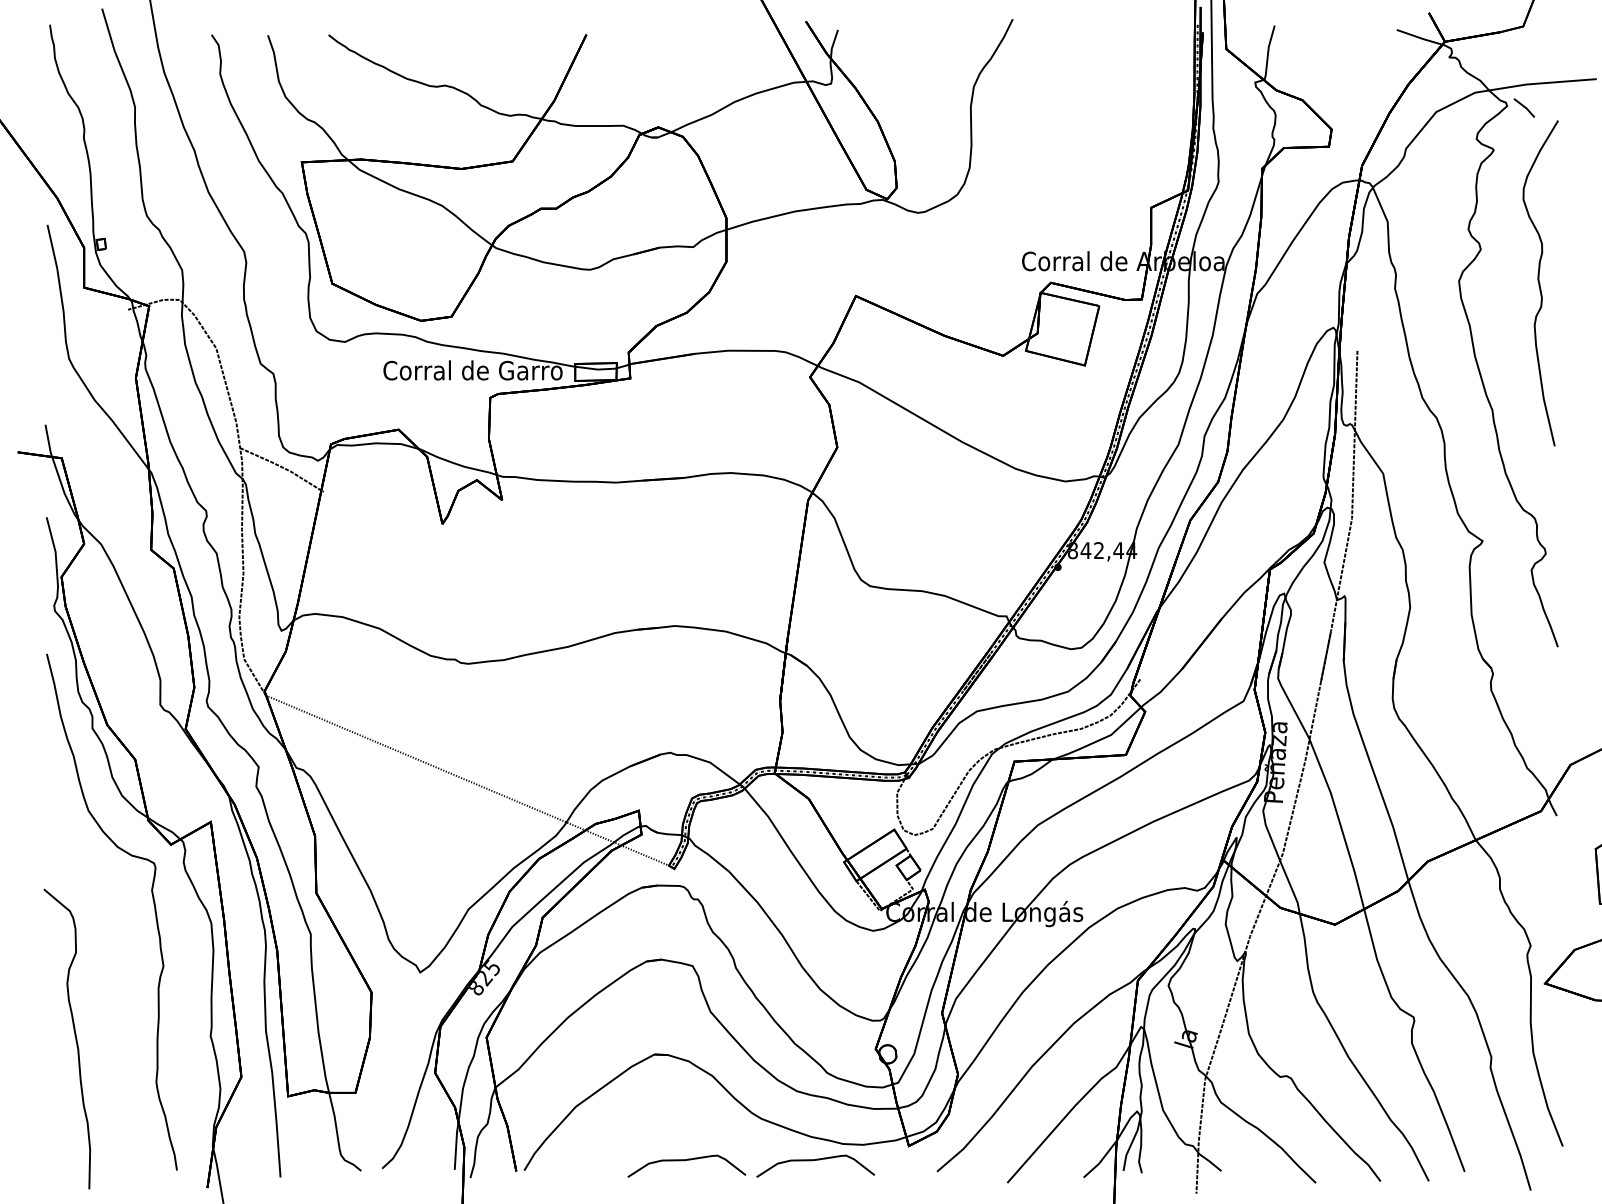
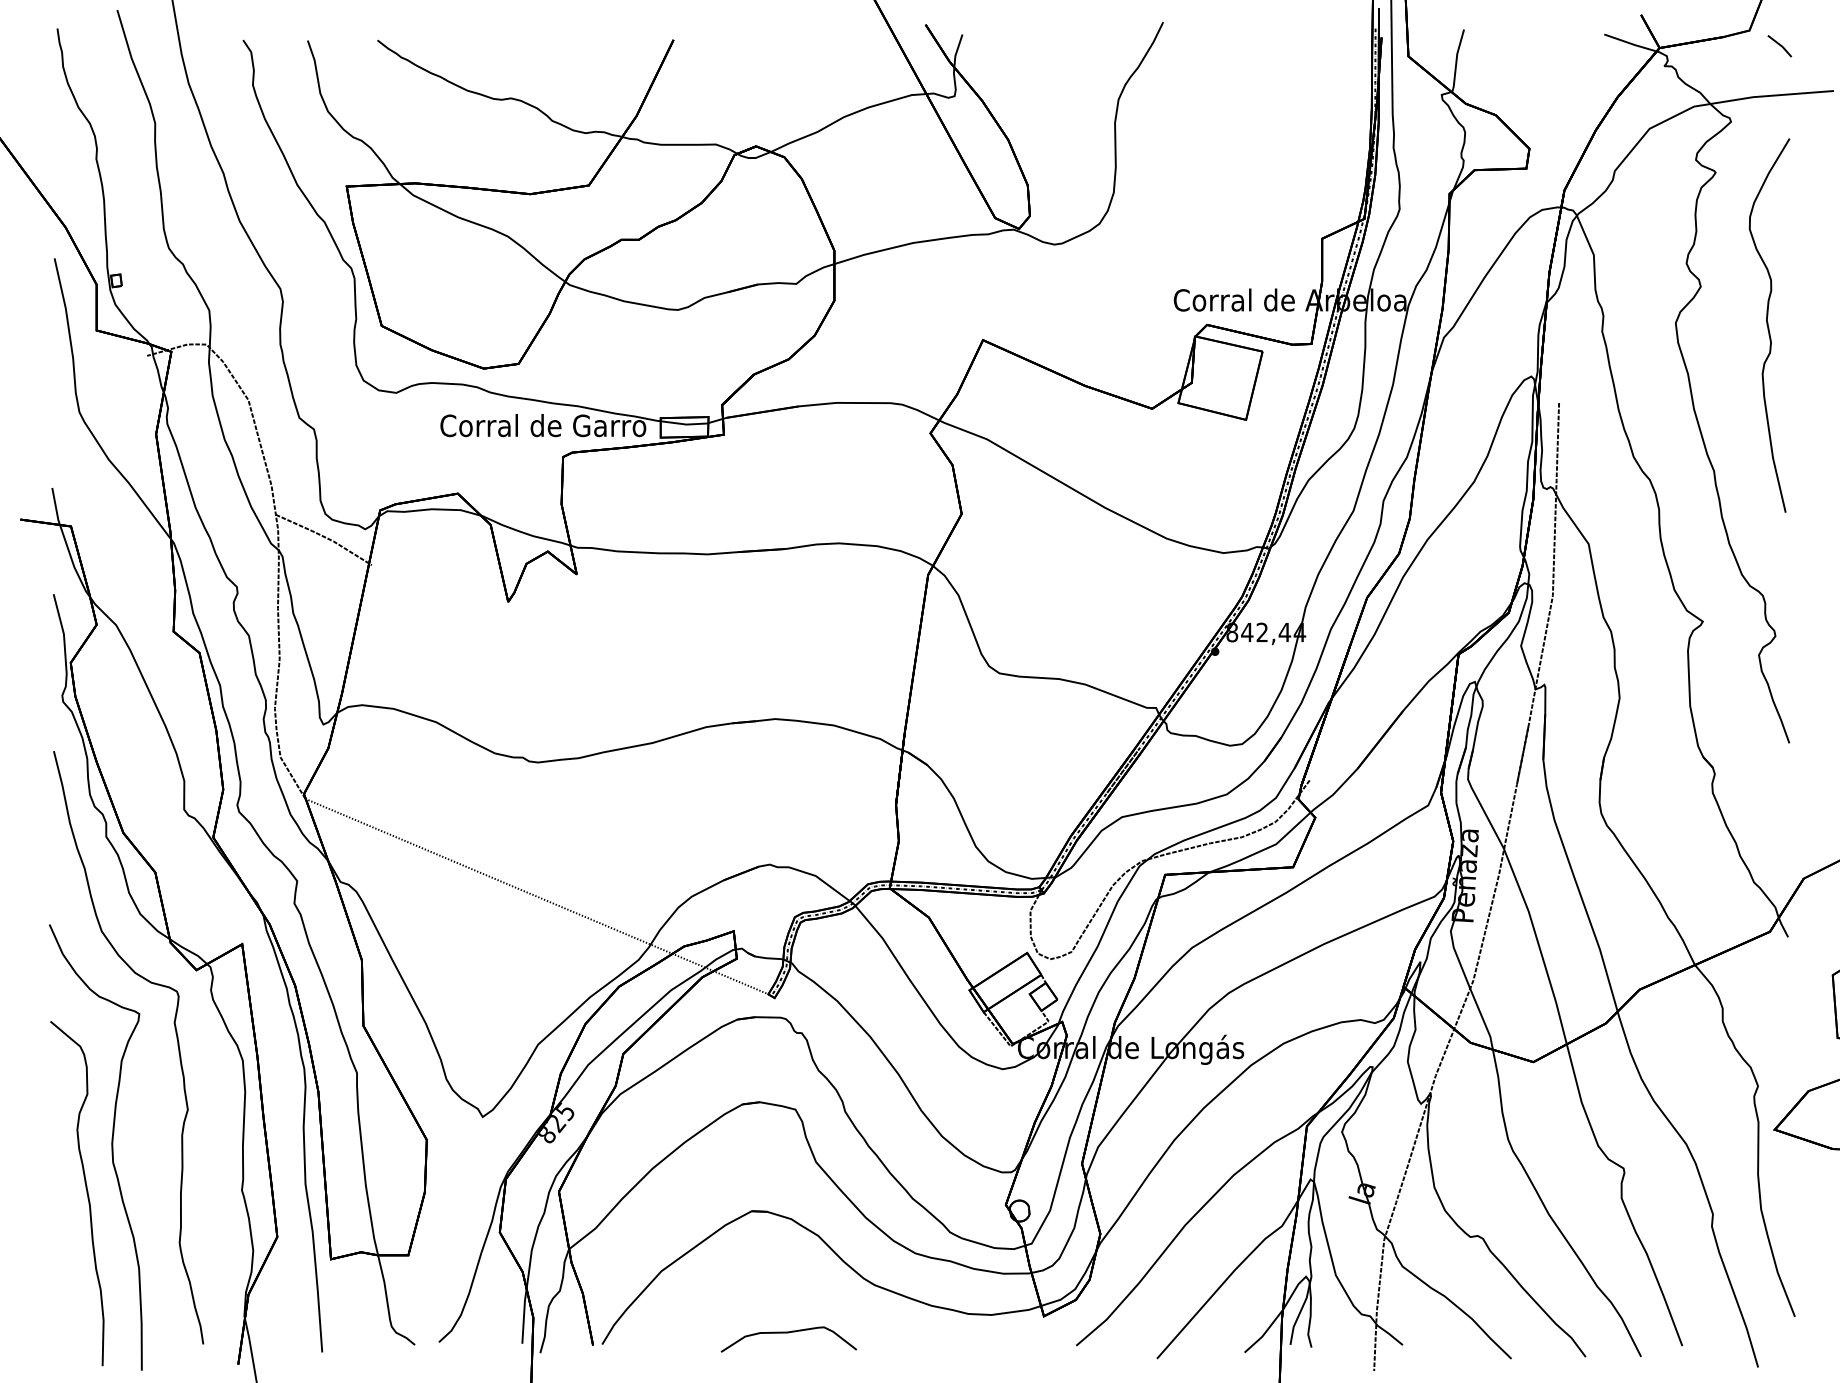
line: (1524, 107) -> (1779, 45), moved
curve: (97, 999) -> (111, 1147), added
curve: (815, 1160) -> (936, 1333), removed

